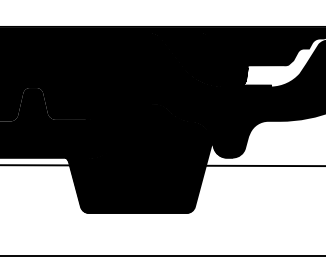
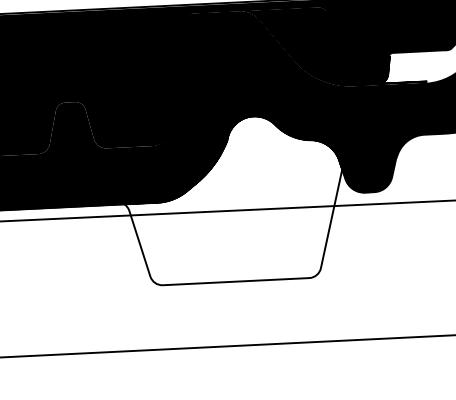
fill: (138, 158) -> (232, 200), removed

